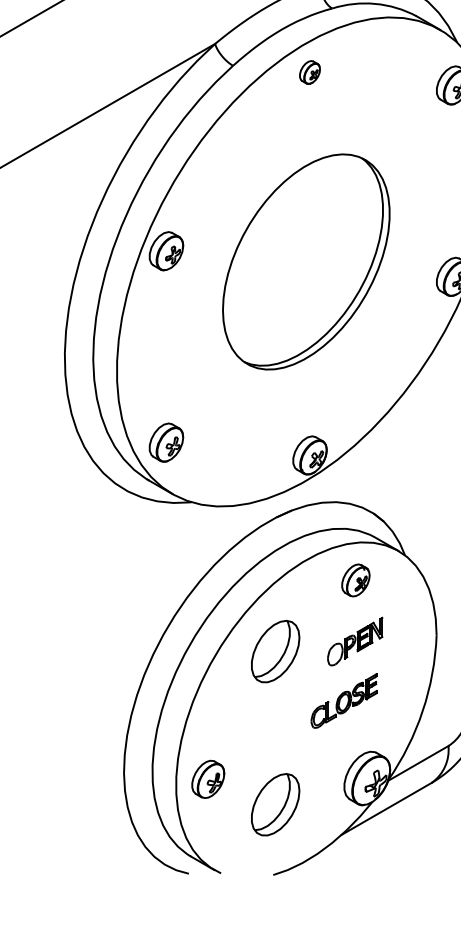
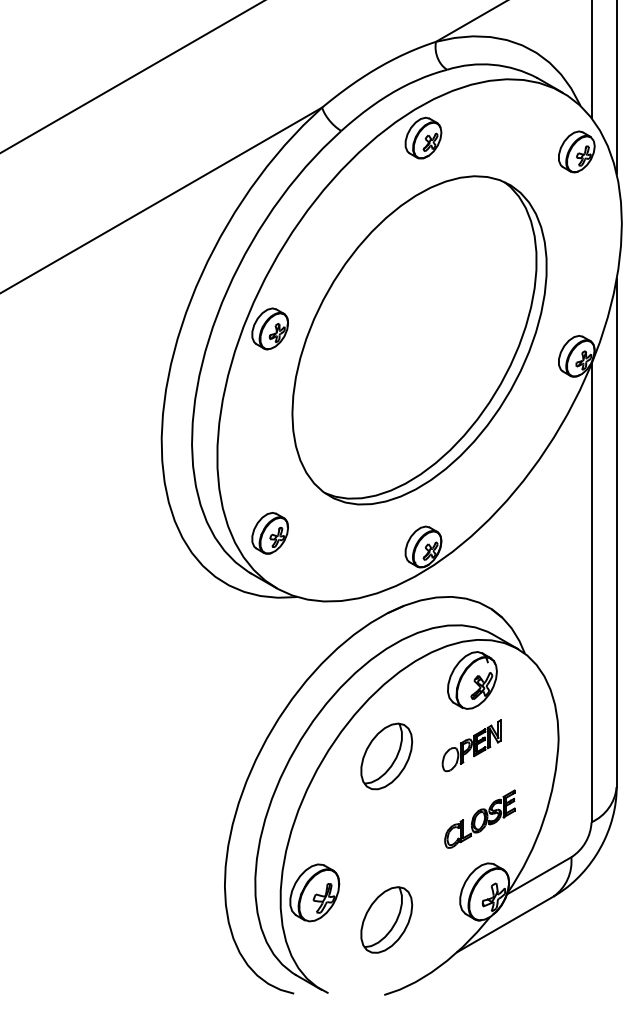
part: (310, 71) -> (423, 137), size x1.67
part: (306, 262) -> (419, 340), size x1.43
part: (355, 580) -> (472, 680), size x1.67
part: (343, 700) -> (479, 818), moved
part: (207, 779) -> (314, 892), size x1.43

